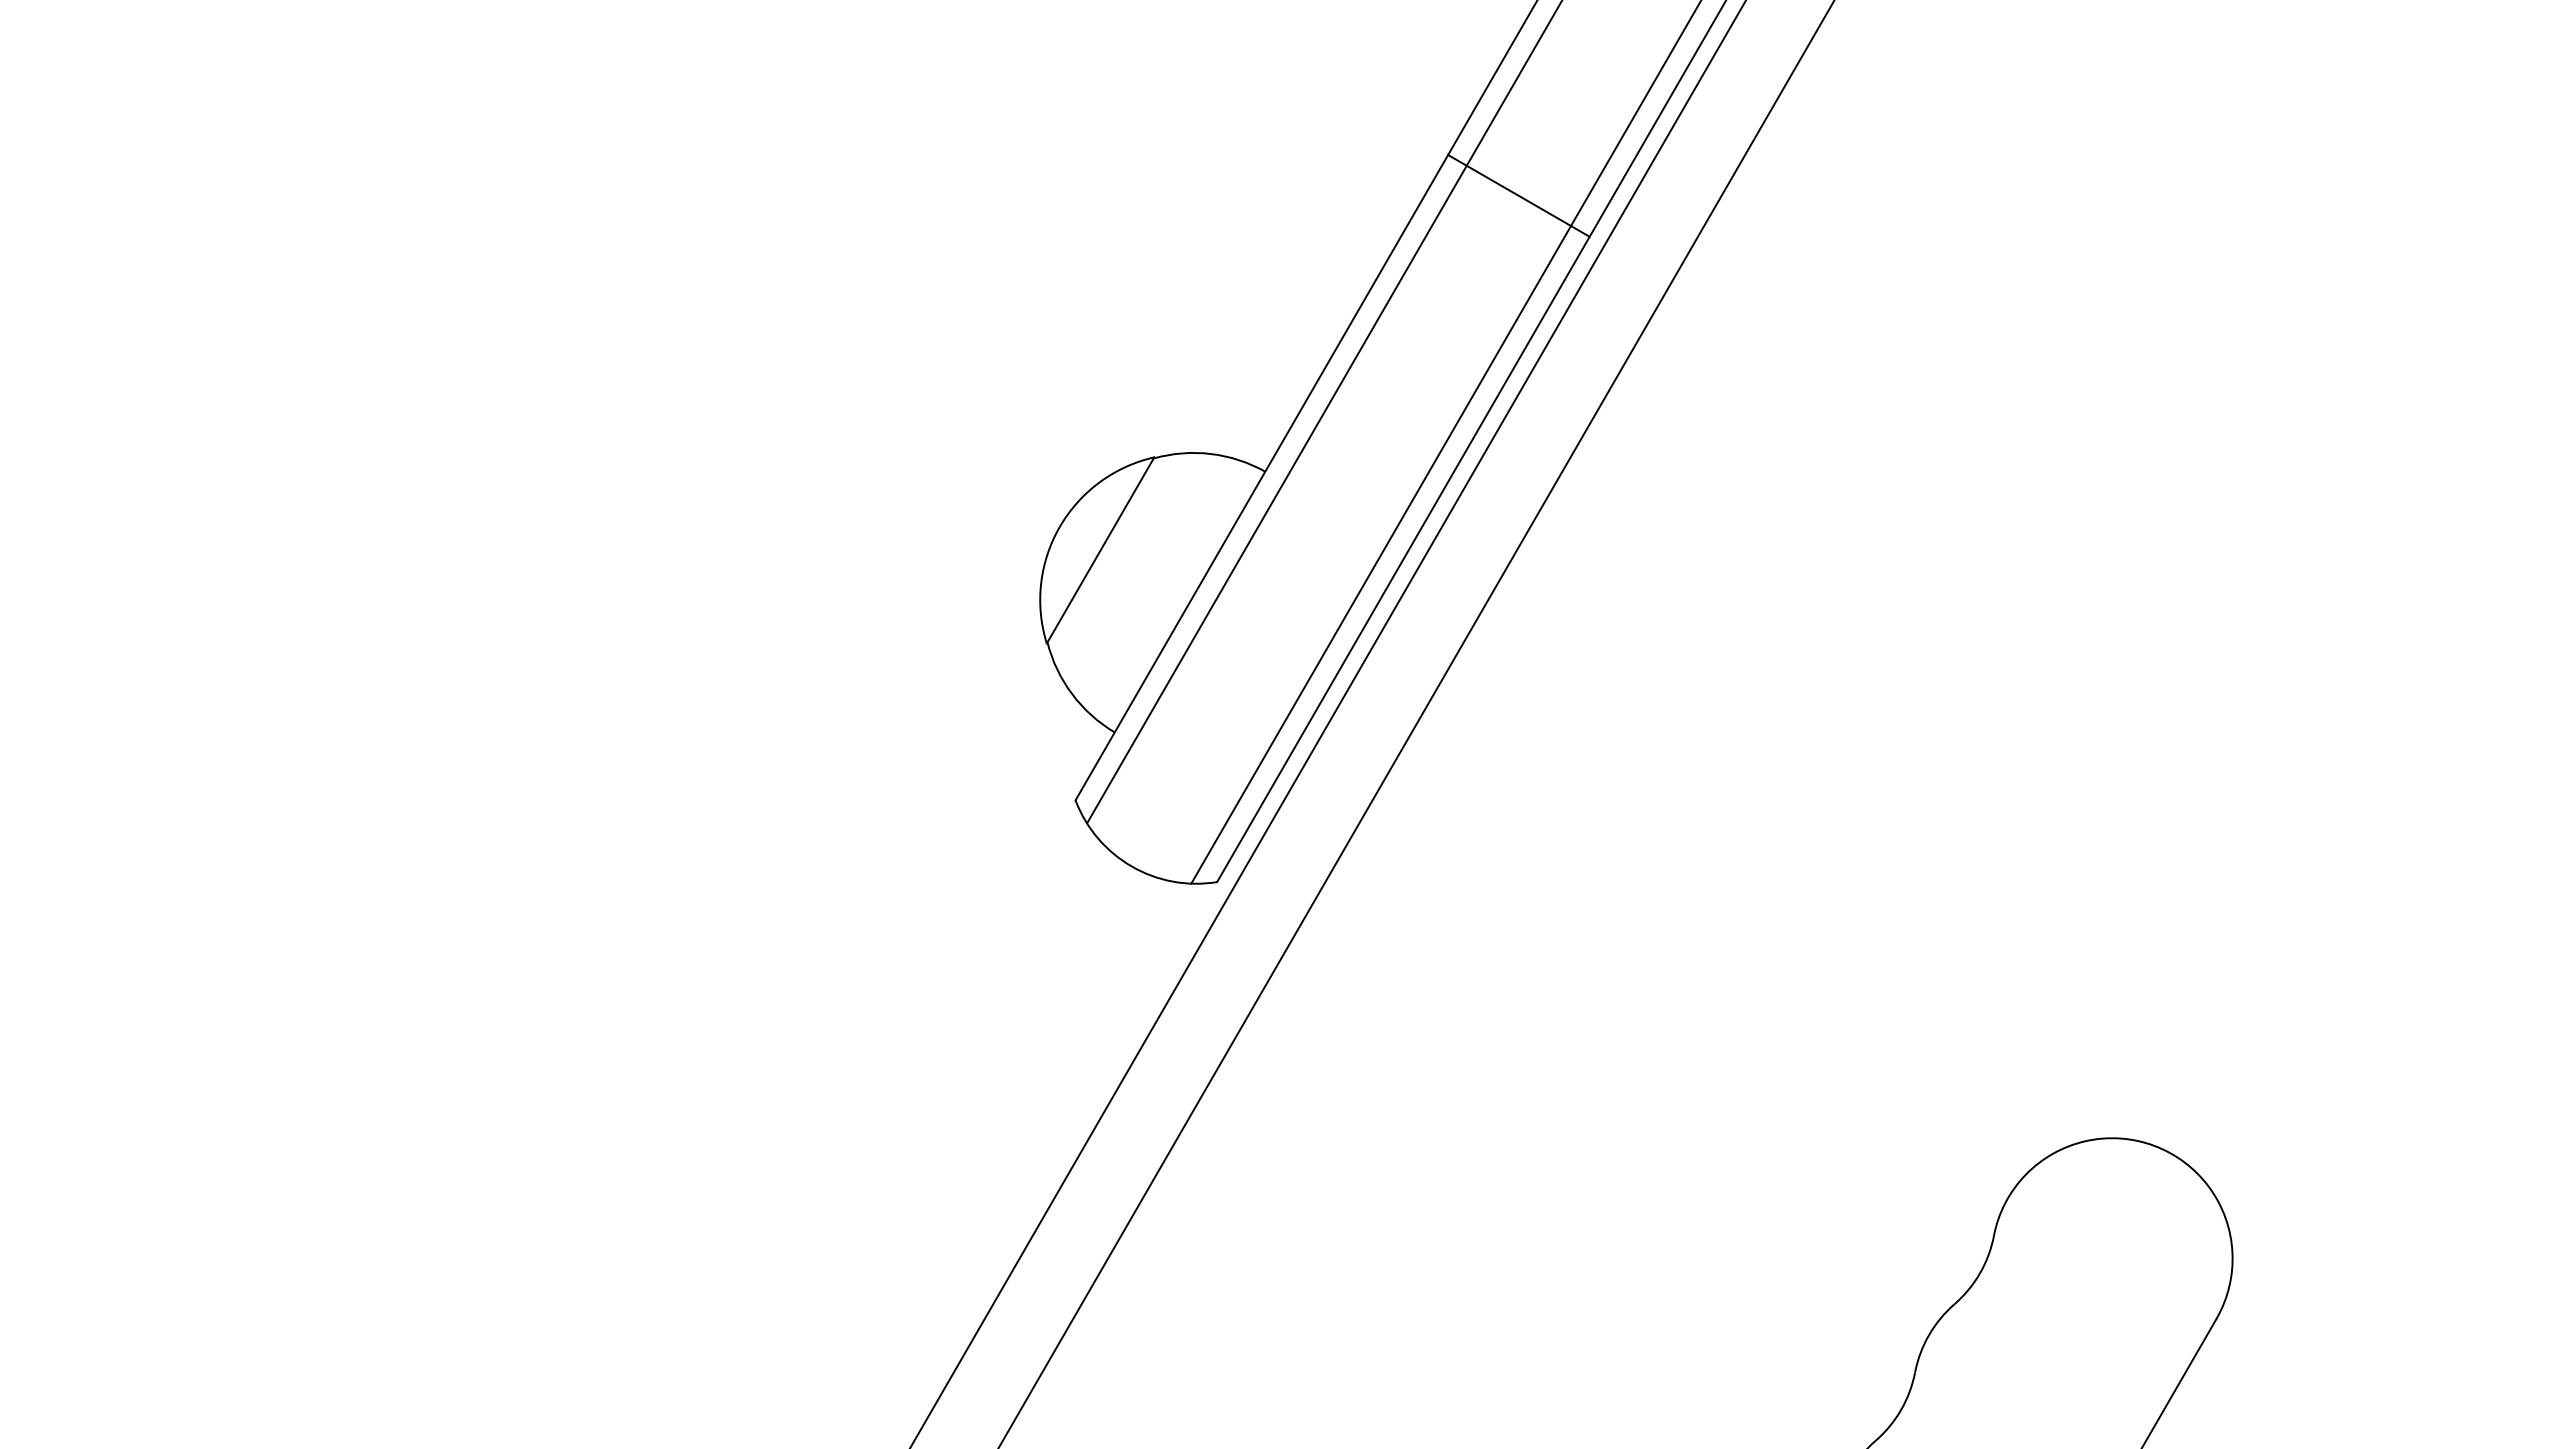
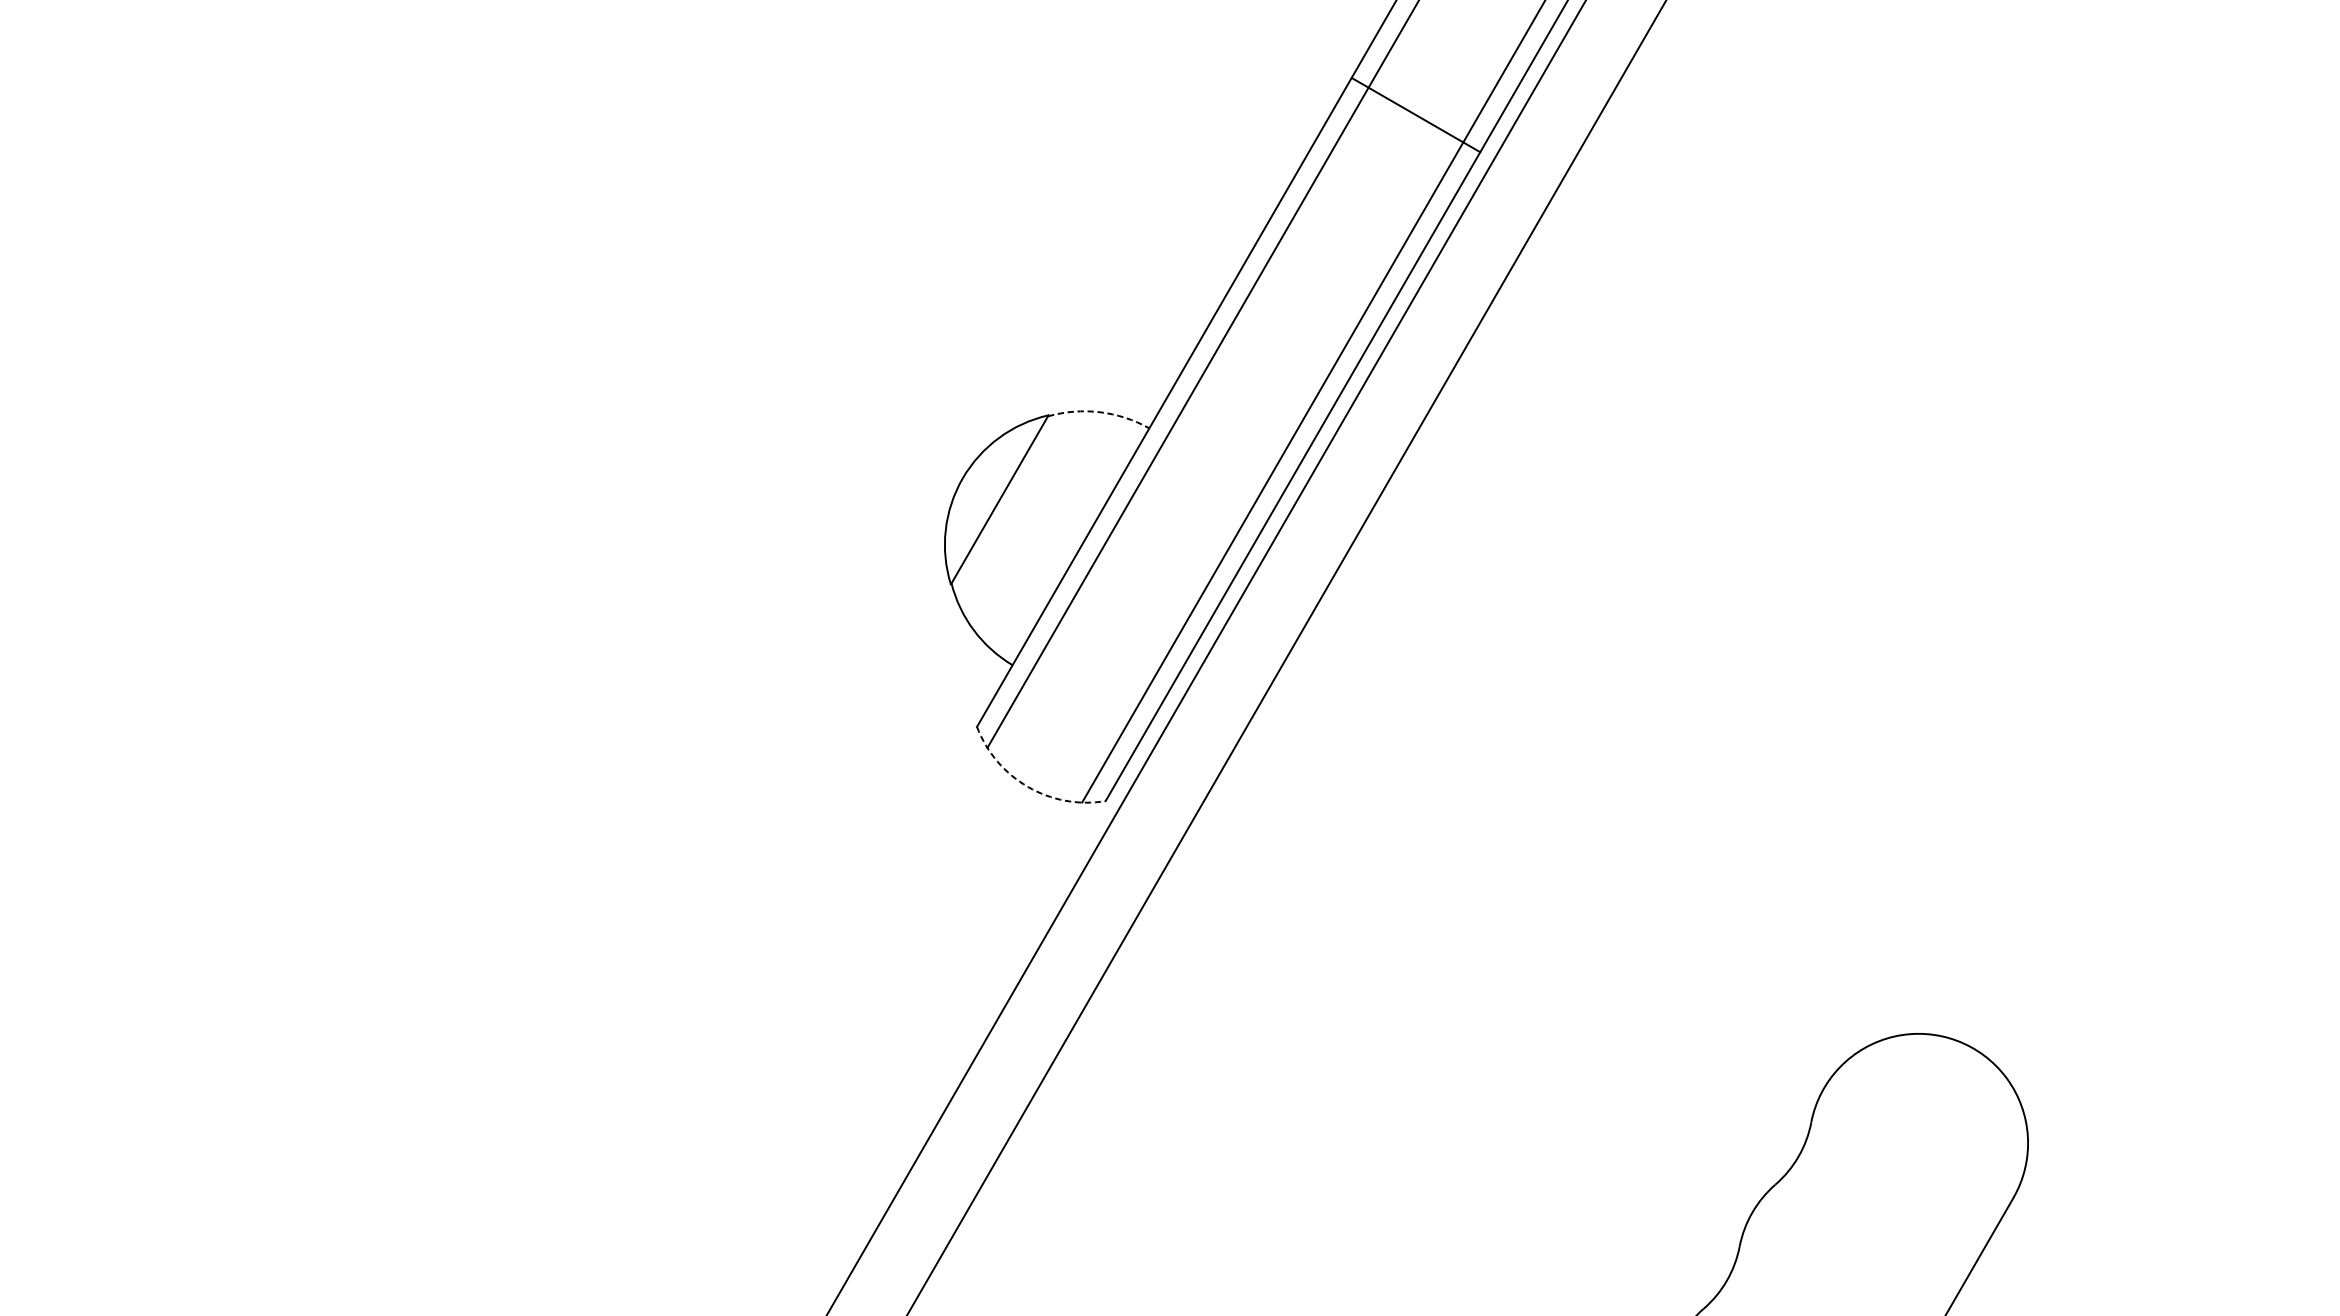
line: (1518, 195) -> (1415, 114), moved
arc: (1210, 453) -> (1099, 411), solid -> dashed
arc: (1131, 866) -> (1027, 786), solid -> dashed

